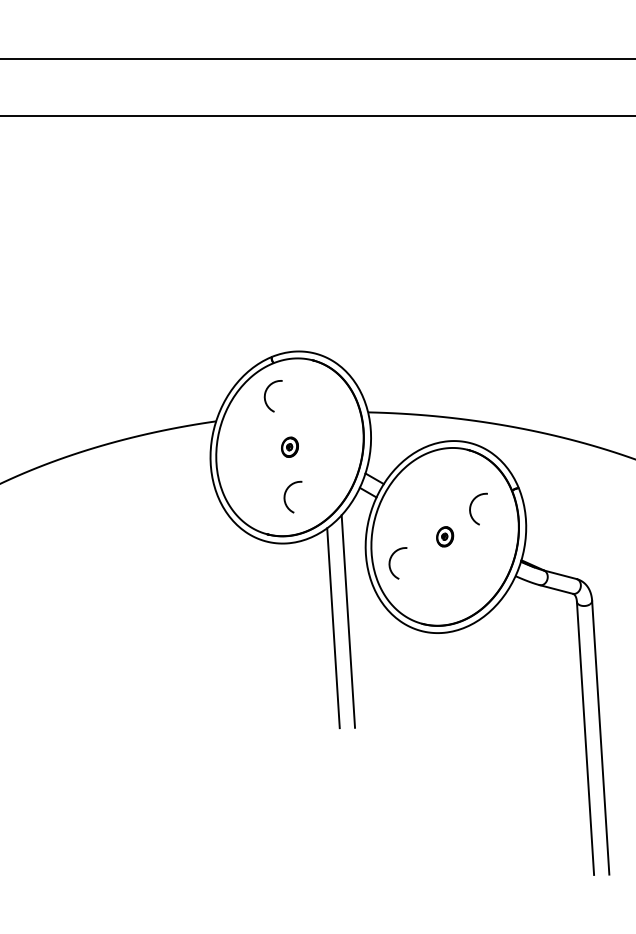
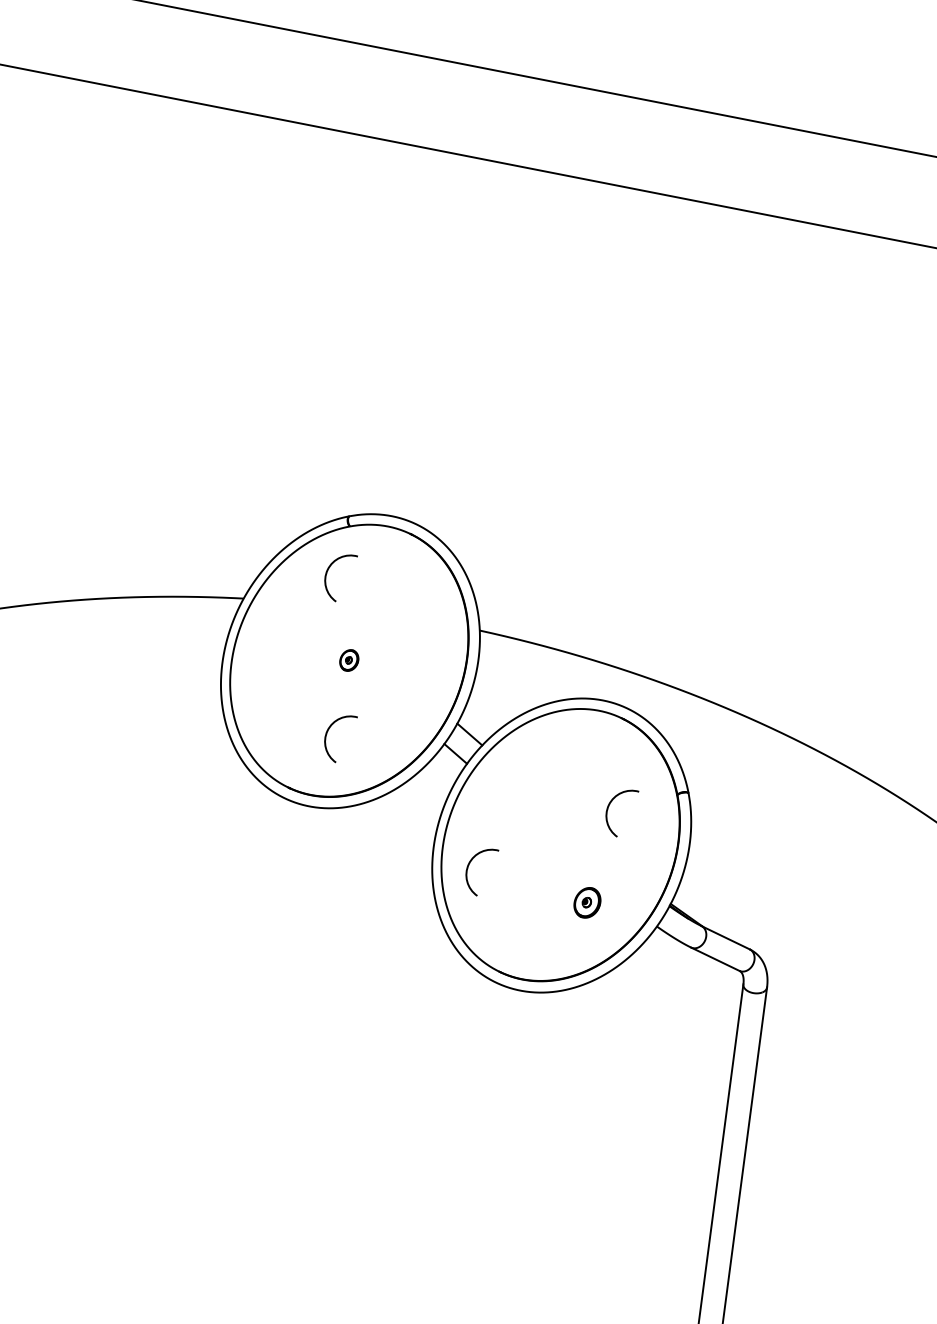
part: (289, 446) -> (348, 659), size x0.7
part: (445, 536) -> (588, 902), moved
line: (348, 621) -> (386, 945), removed
line: (333, 628) -> (361, 952), removed

